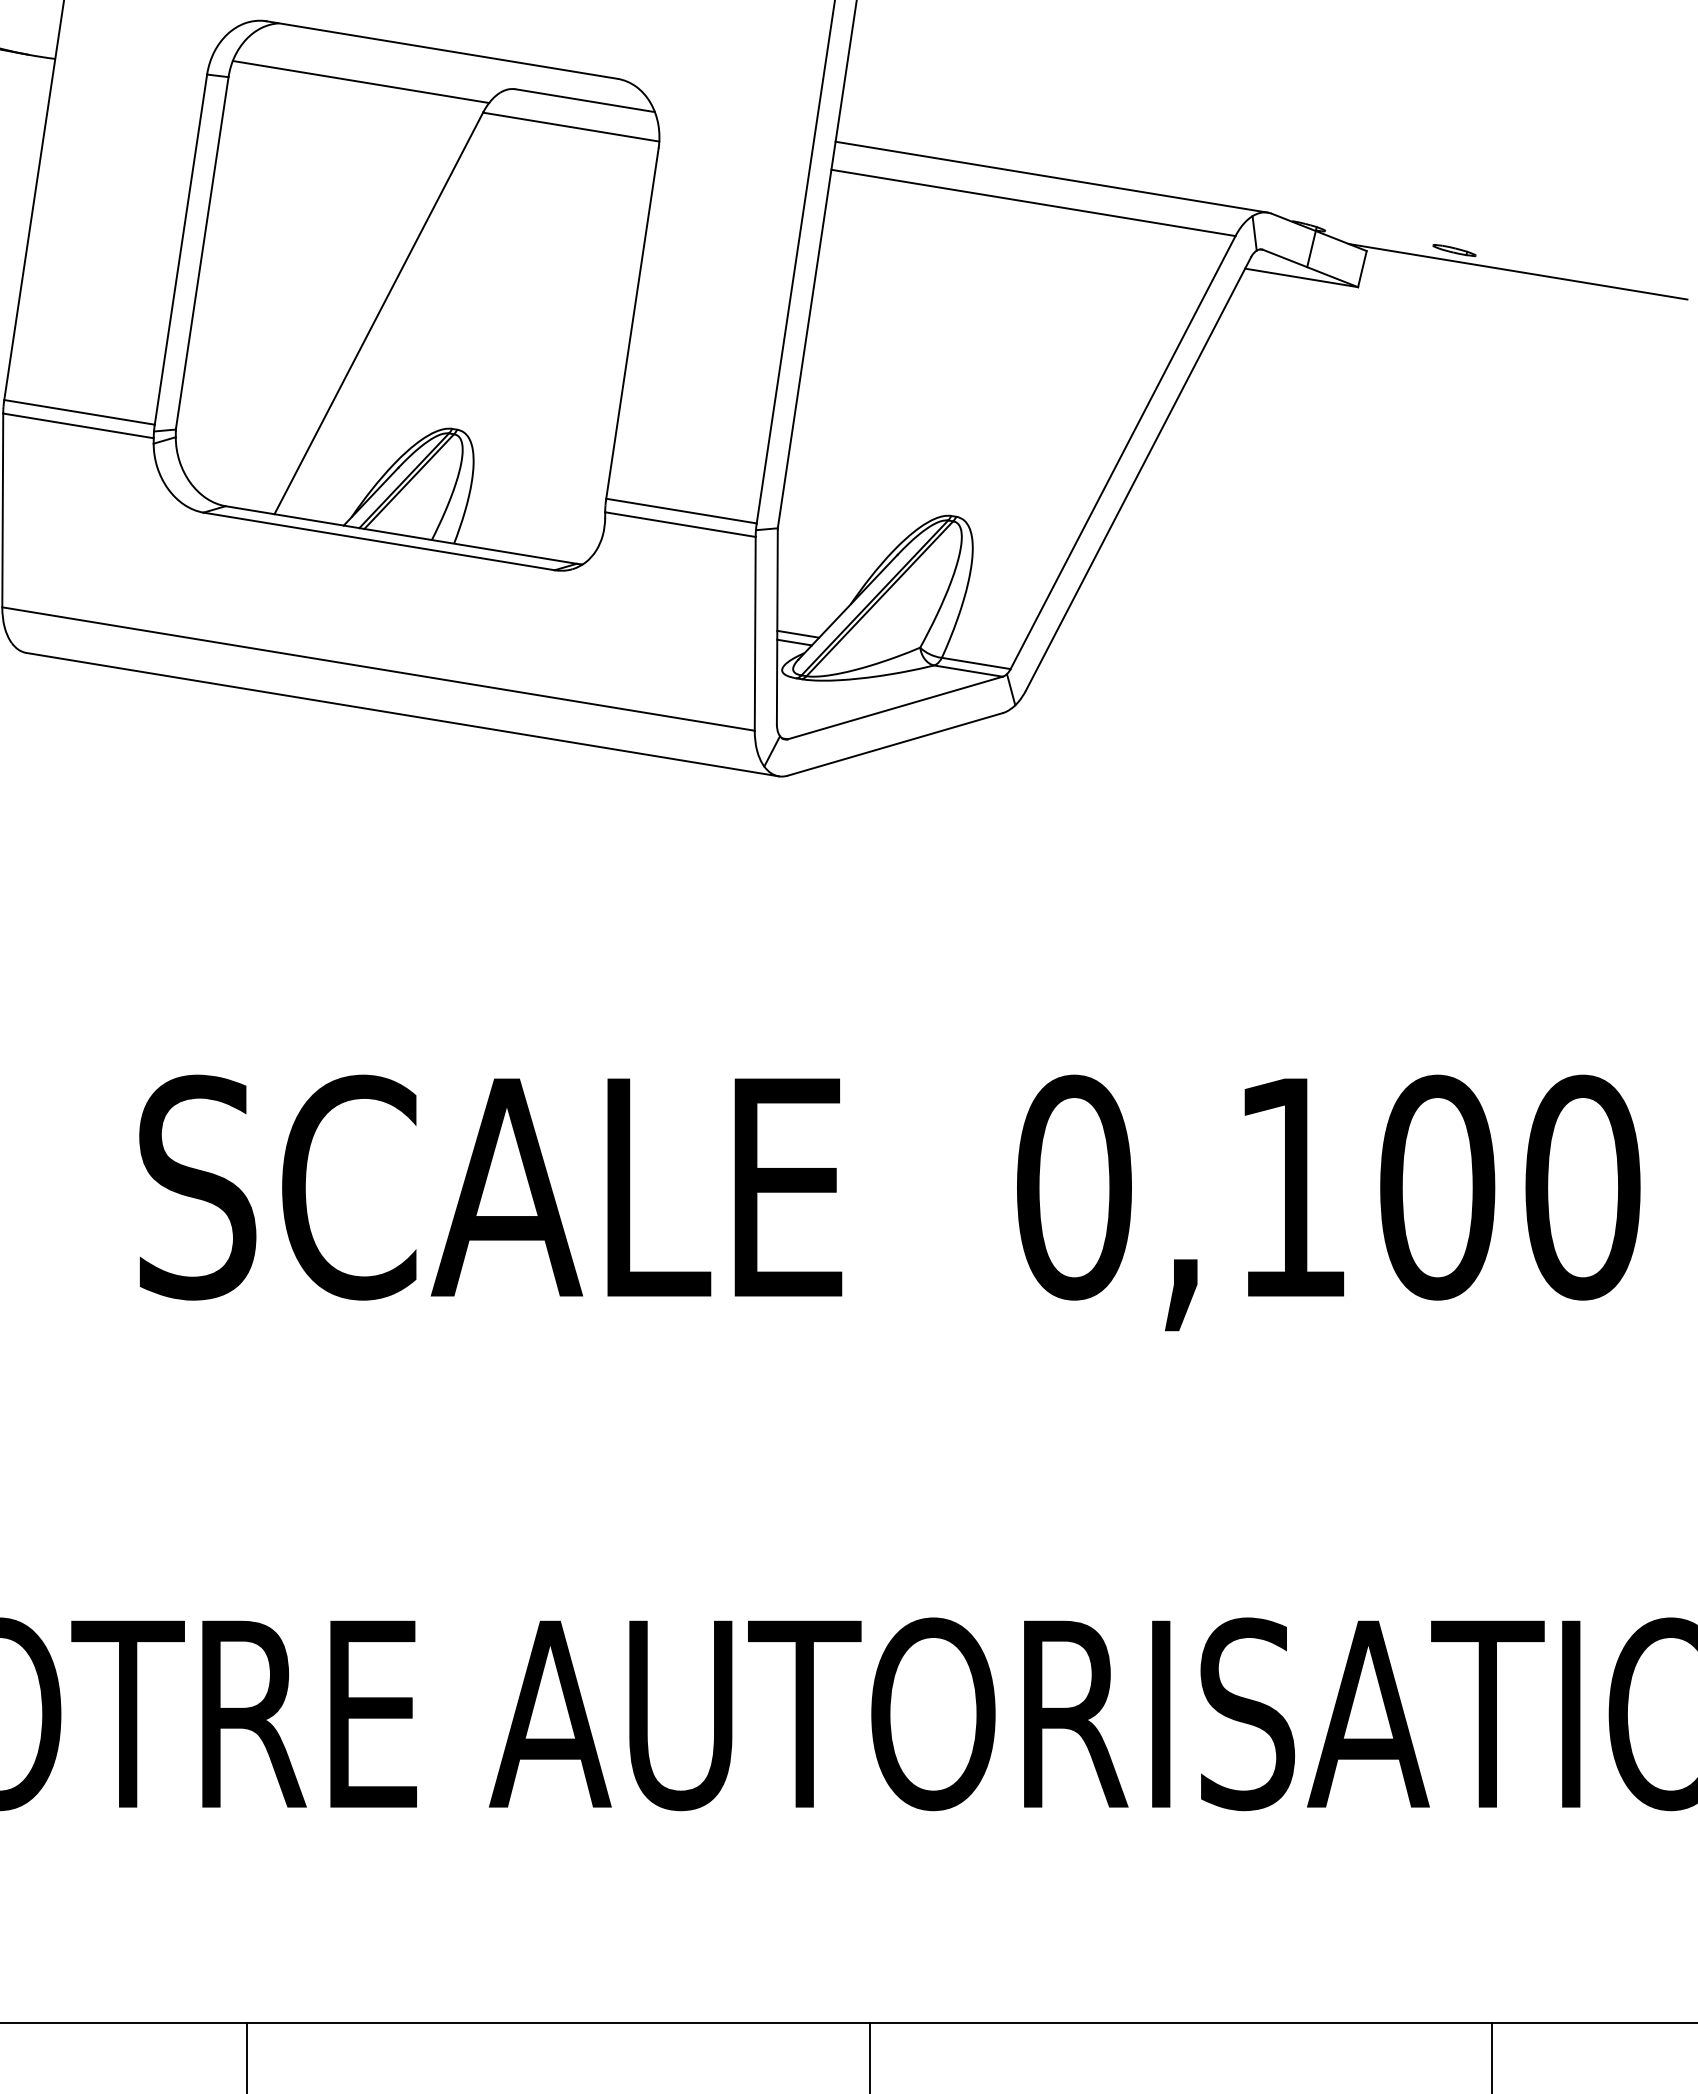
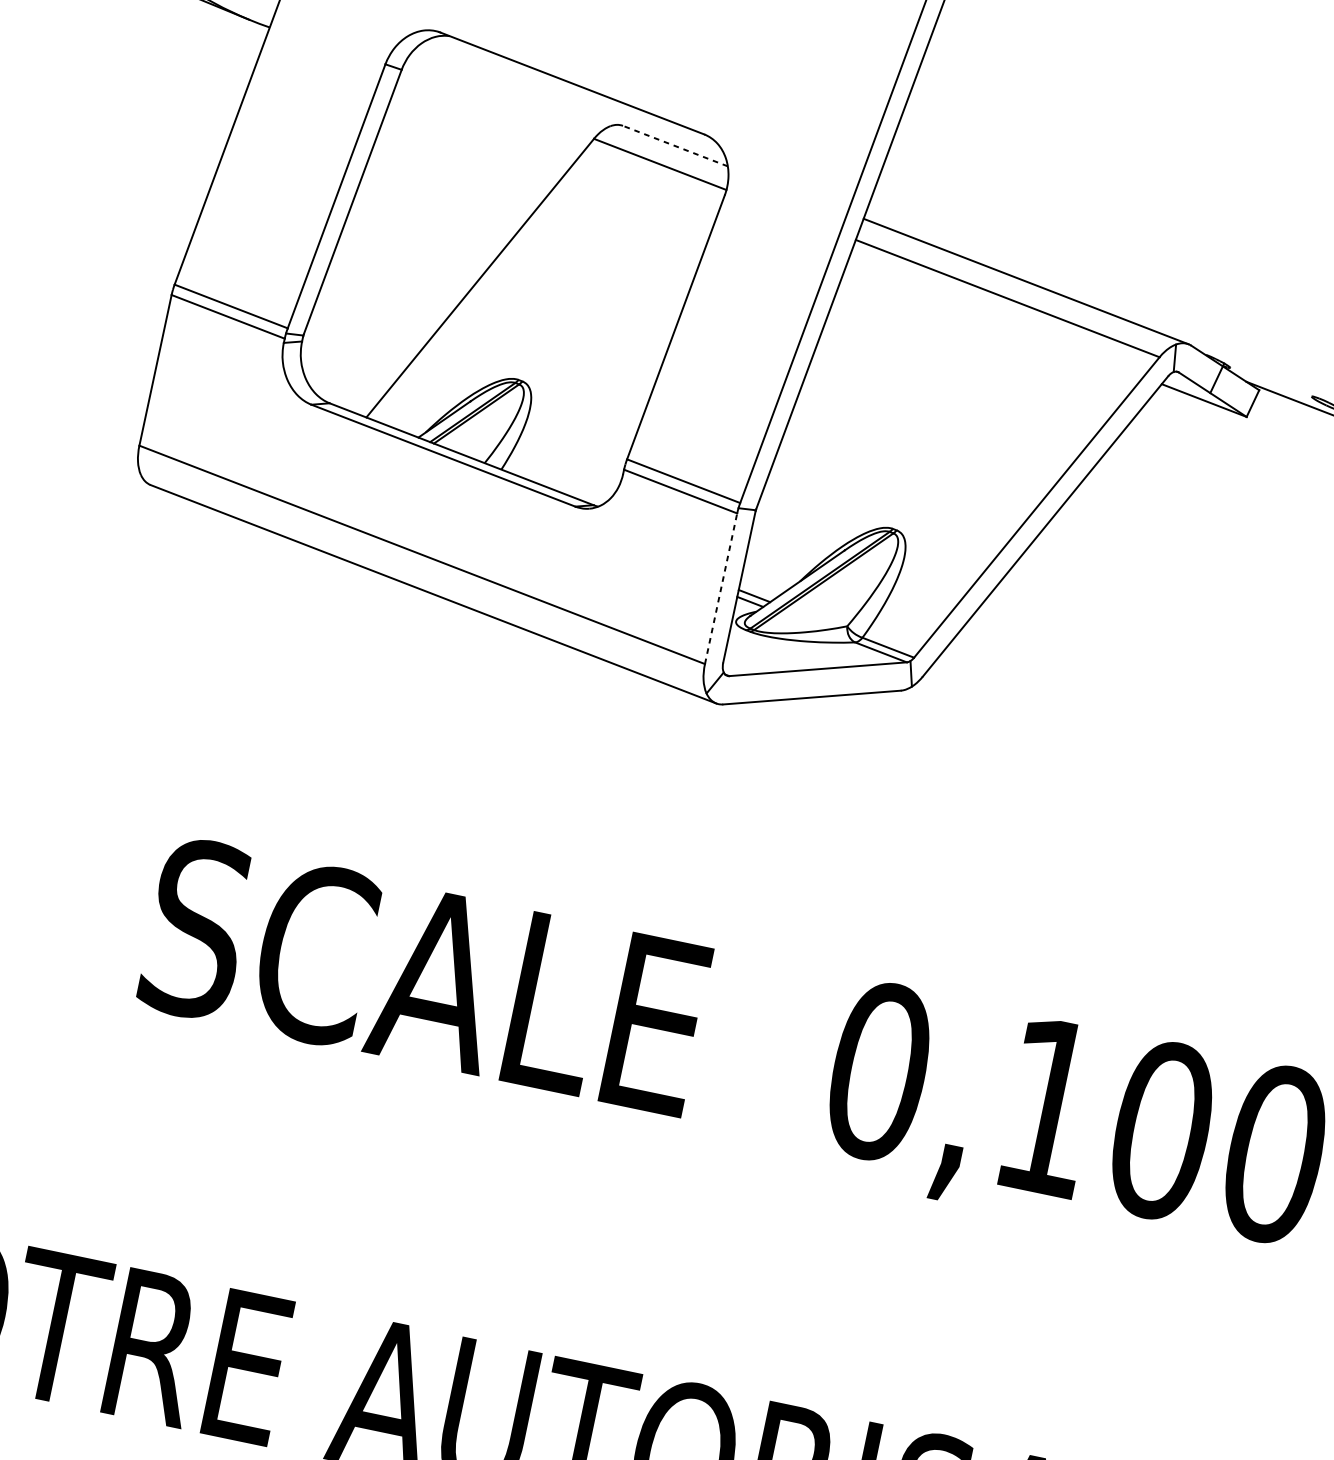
line: (360, 81) -> (503, 94), removed
line: (585, 100) -> (675, 146), solid -> dashed
line: (755, 633) -> (721, 588), solid -> dashed

